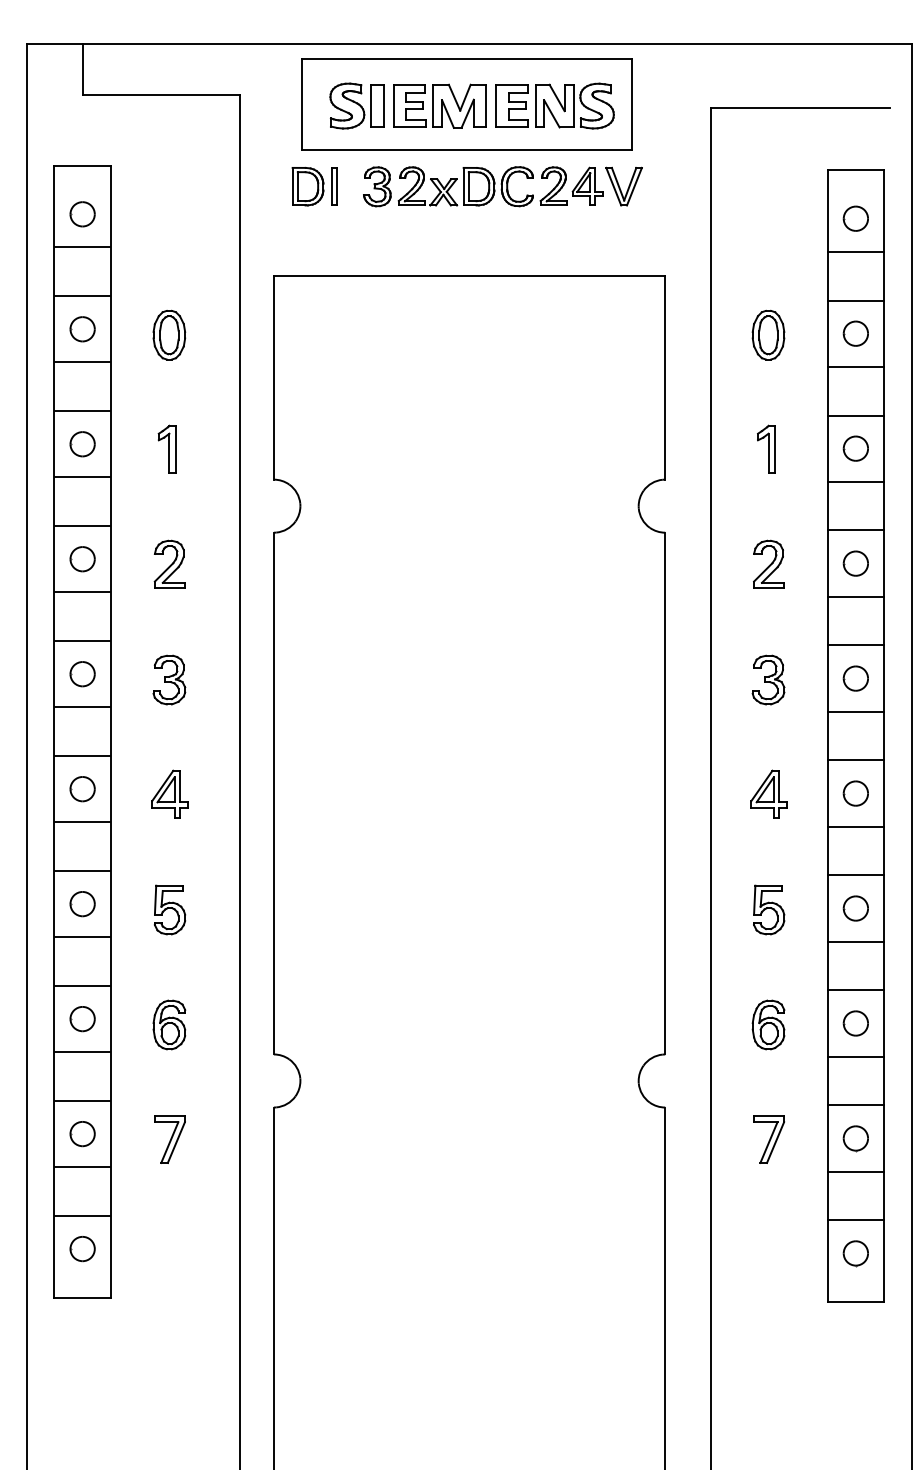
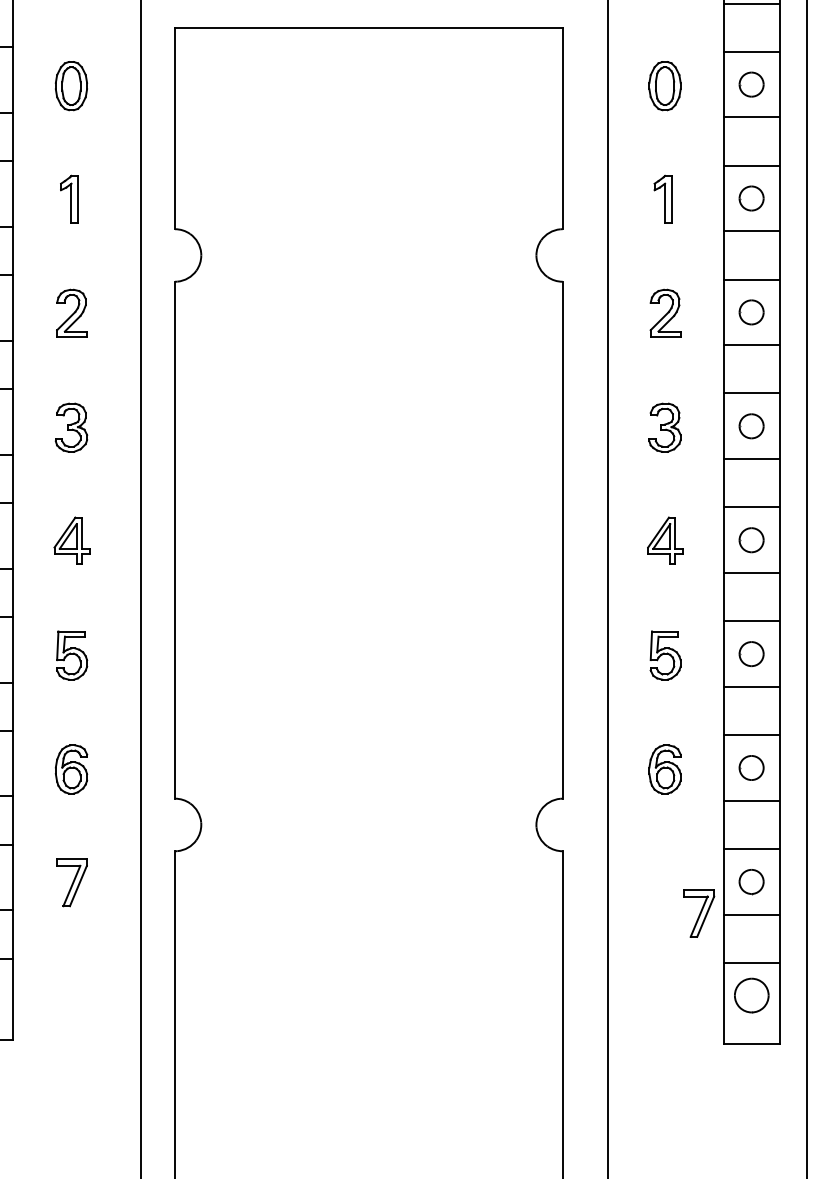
part: (769, 1139) -> (699, 913), moved
part: (855, 1253) -> (751, 995), size x1.4

